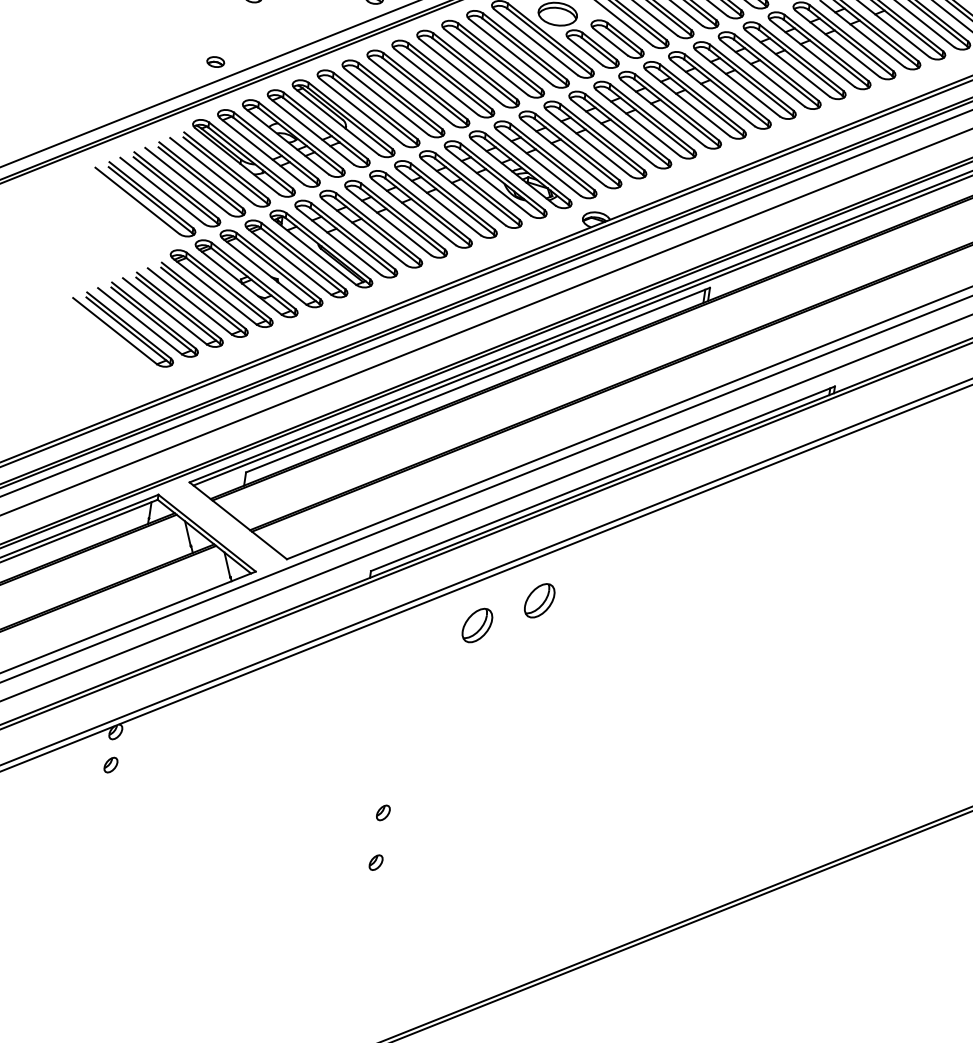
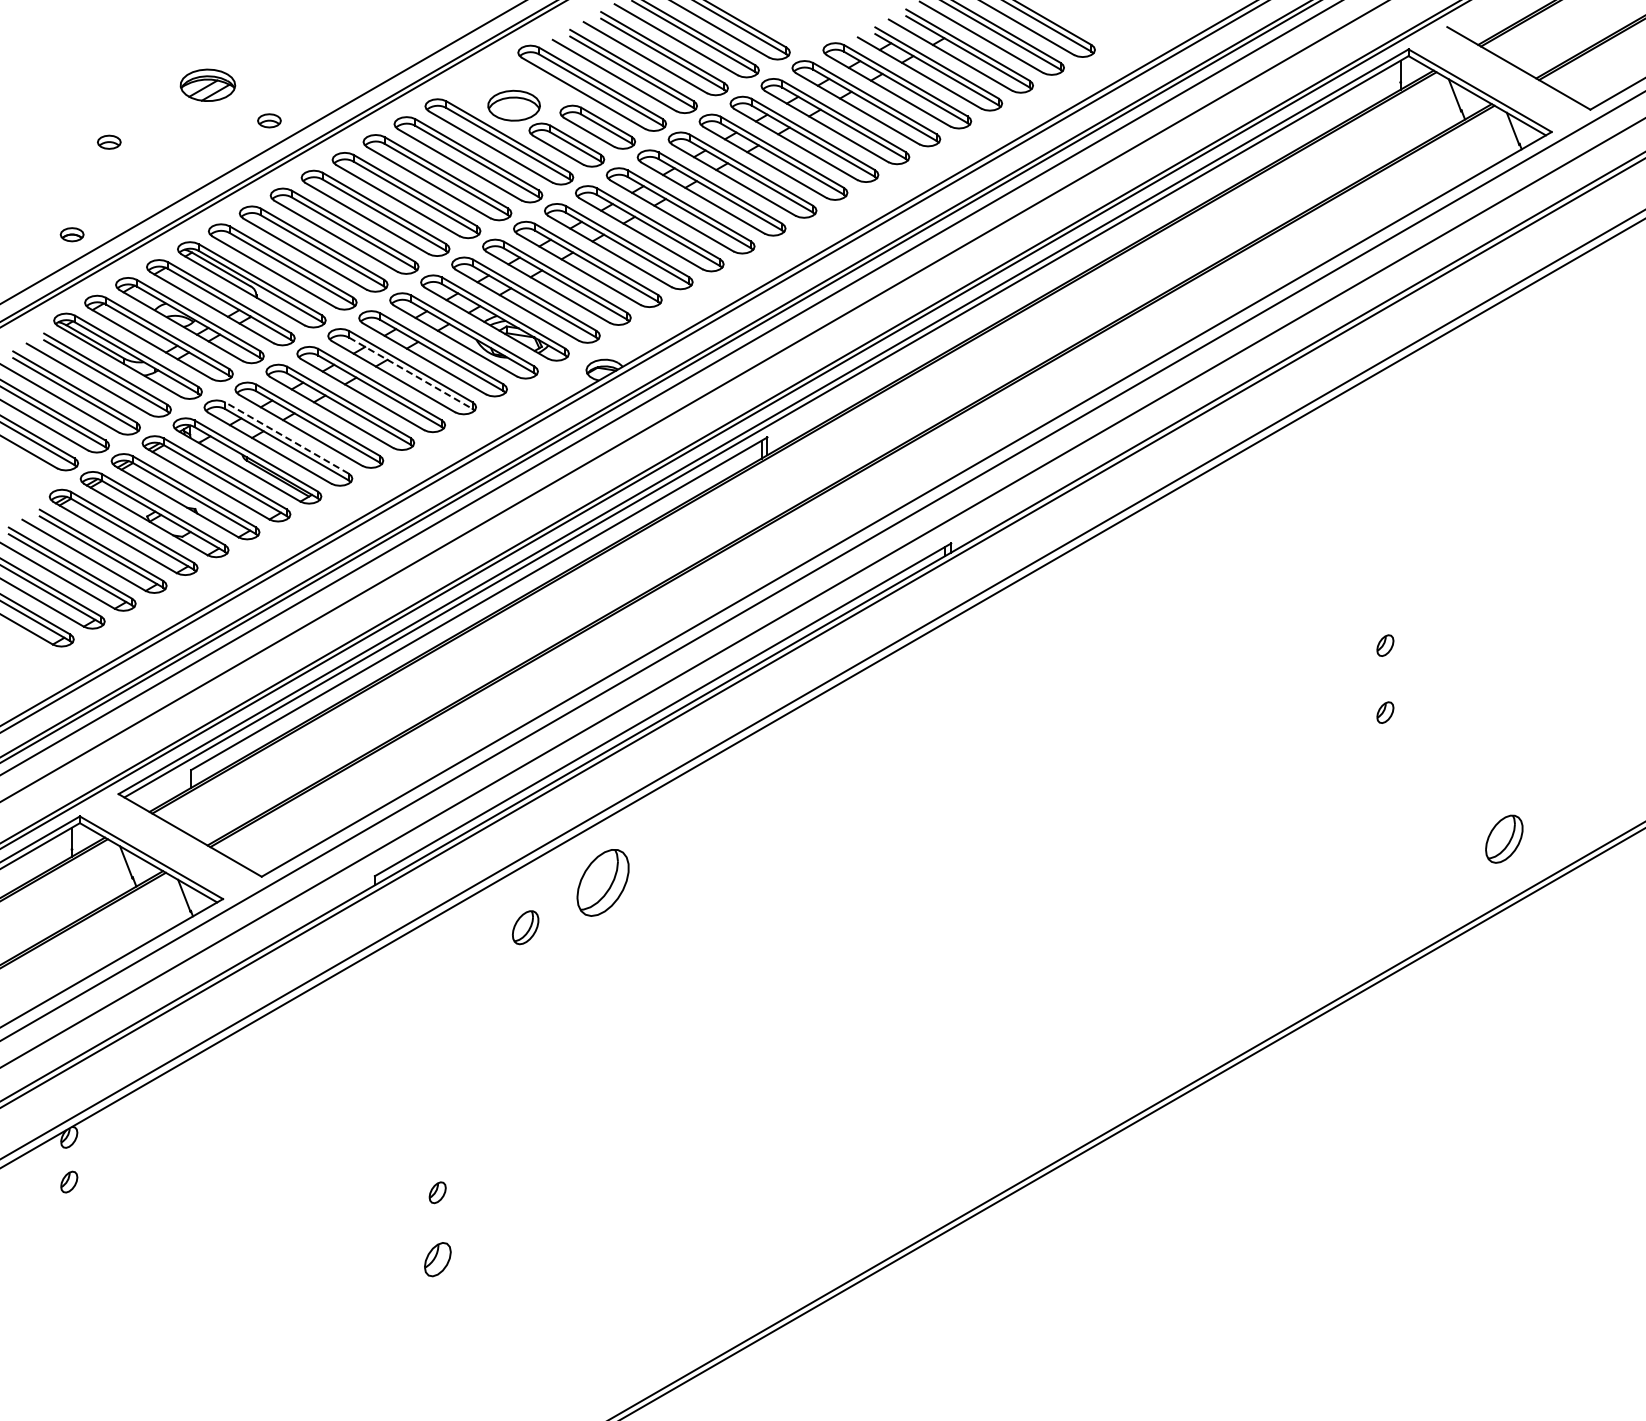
line: (452, 201) -> (411, 373), solid -> dashed
line: (352, 235) -> (286, 437), solid -> dashed
part: (539, 600) -> (602, 882), size x1.4
part: (477, 625) -> (525, 927), size x0.7
part: (375, 862) -> (437, 1259), size x1.6

